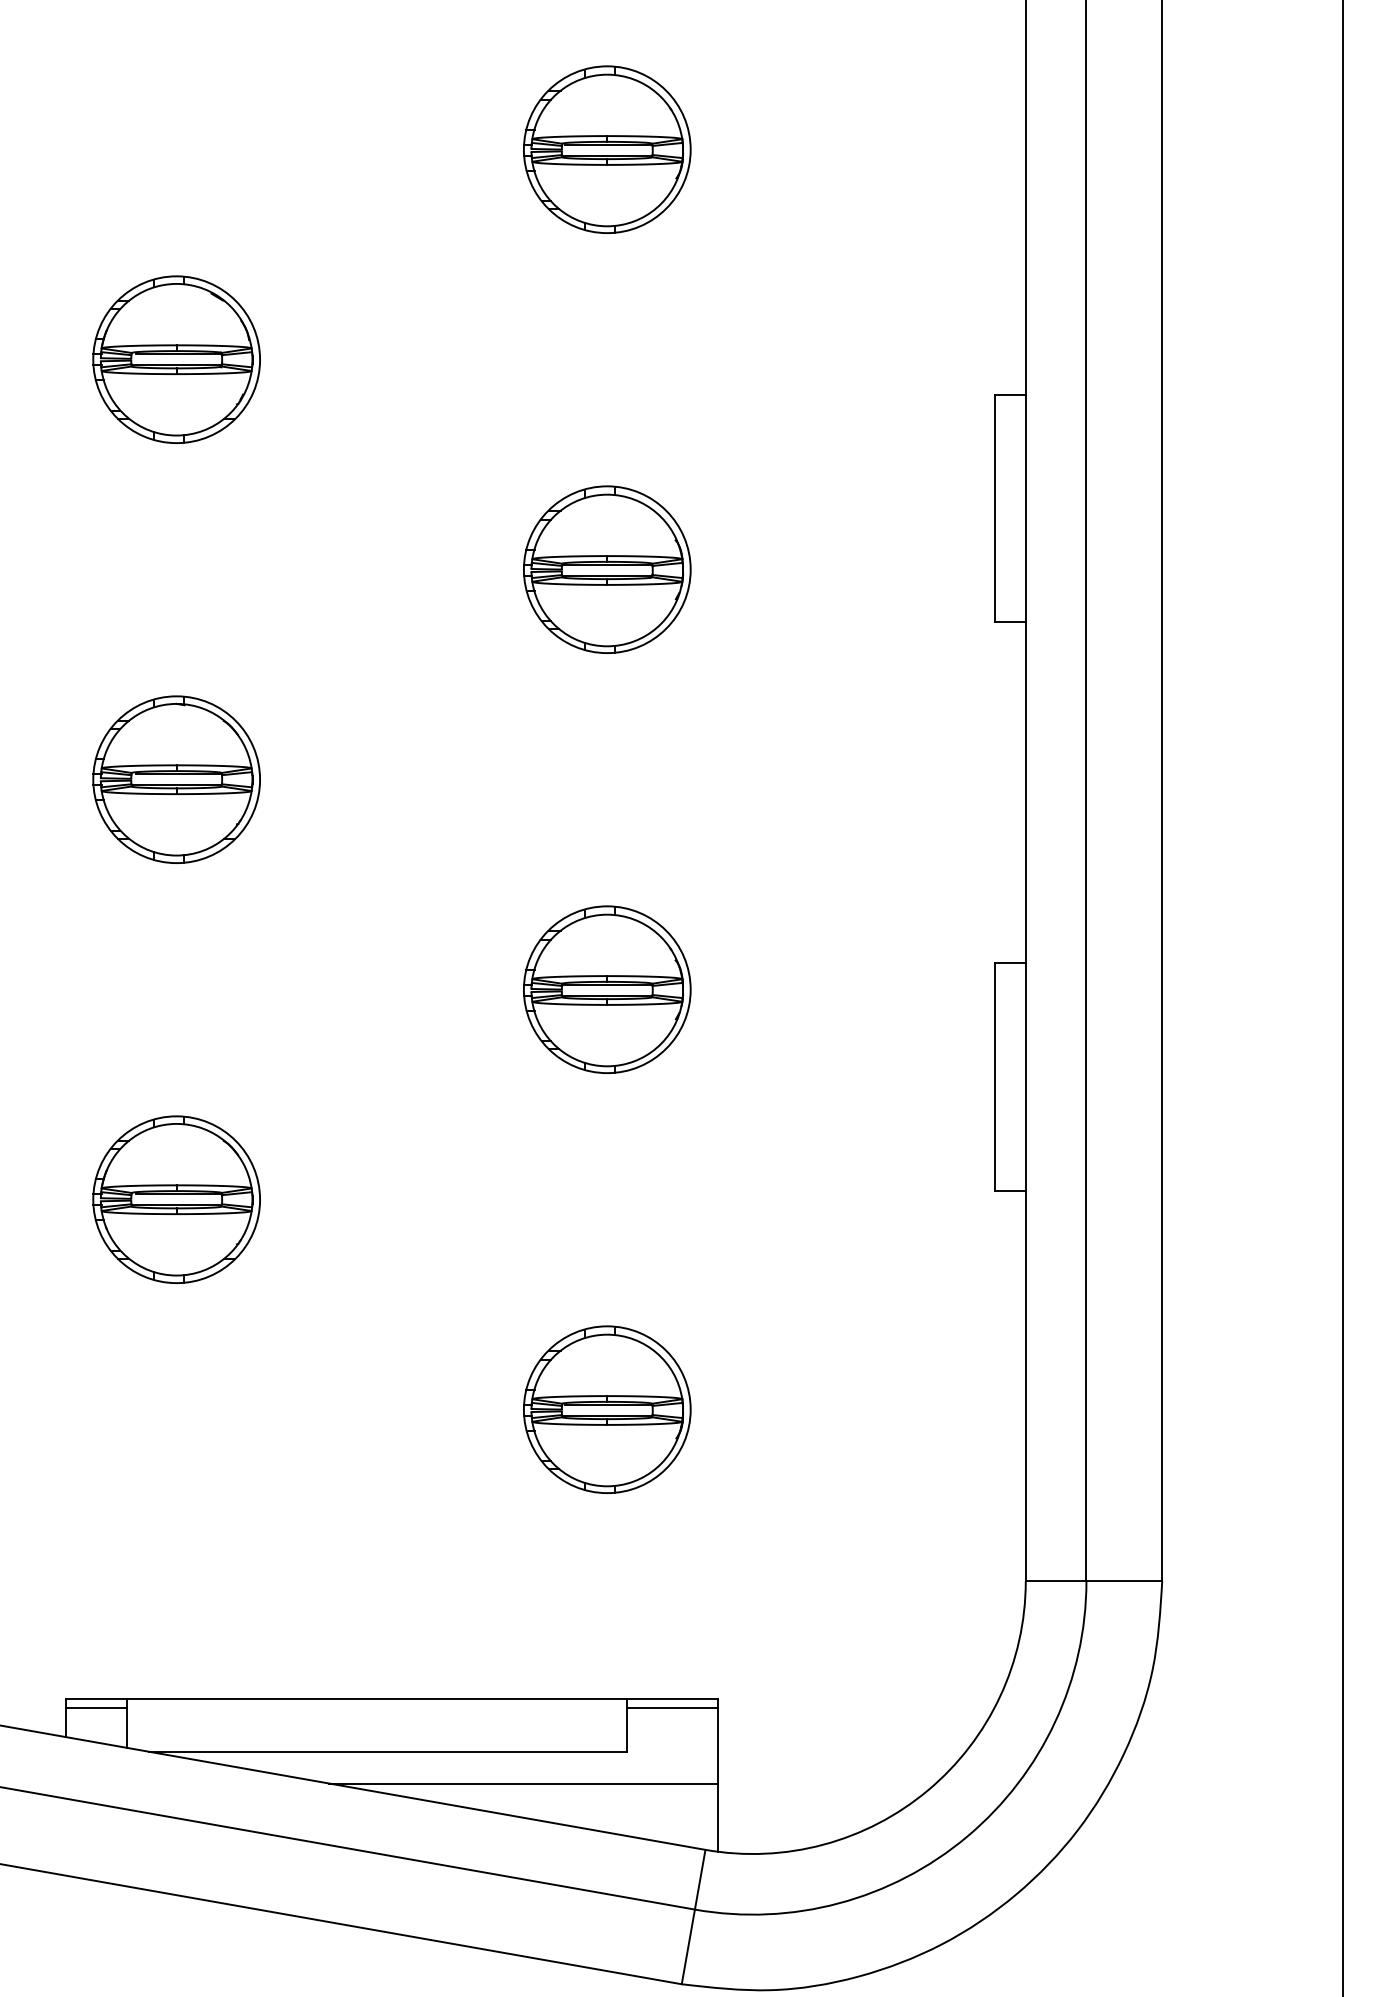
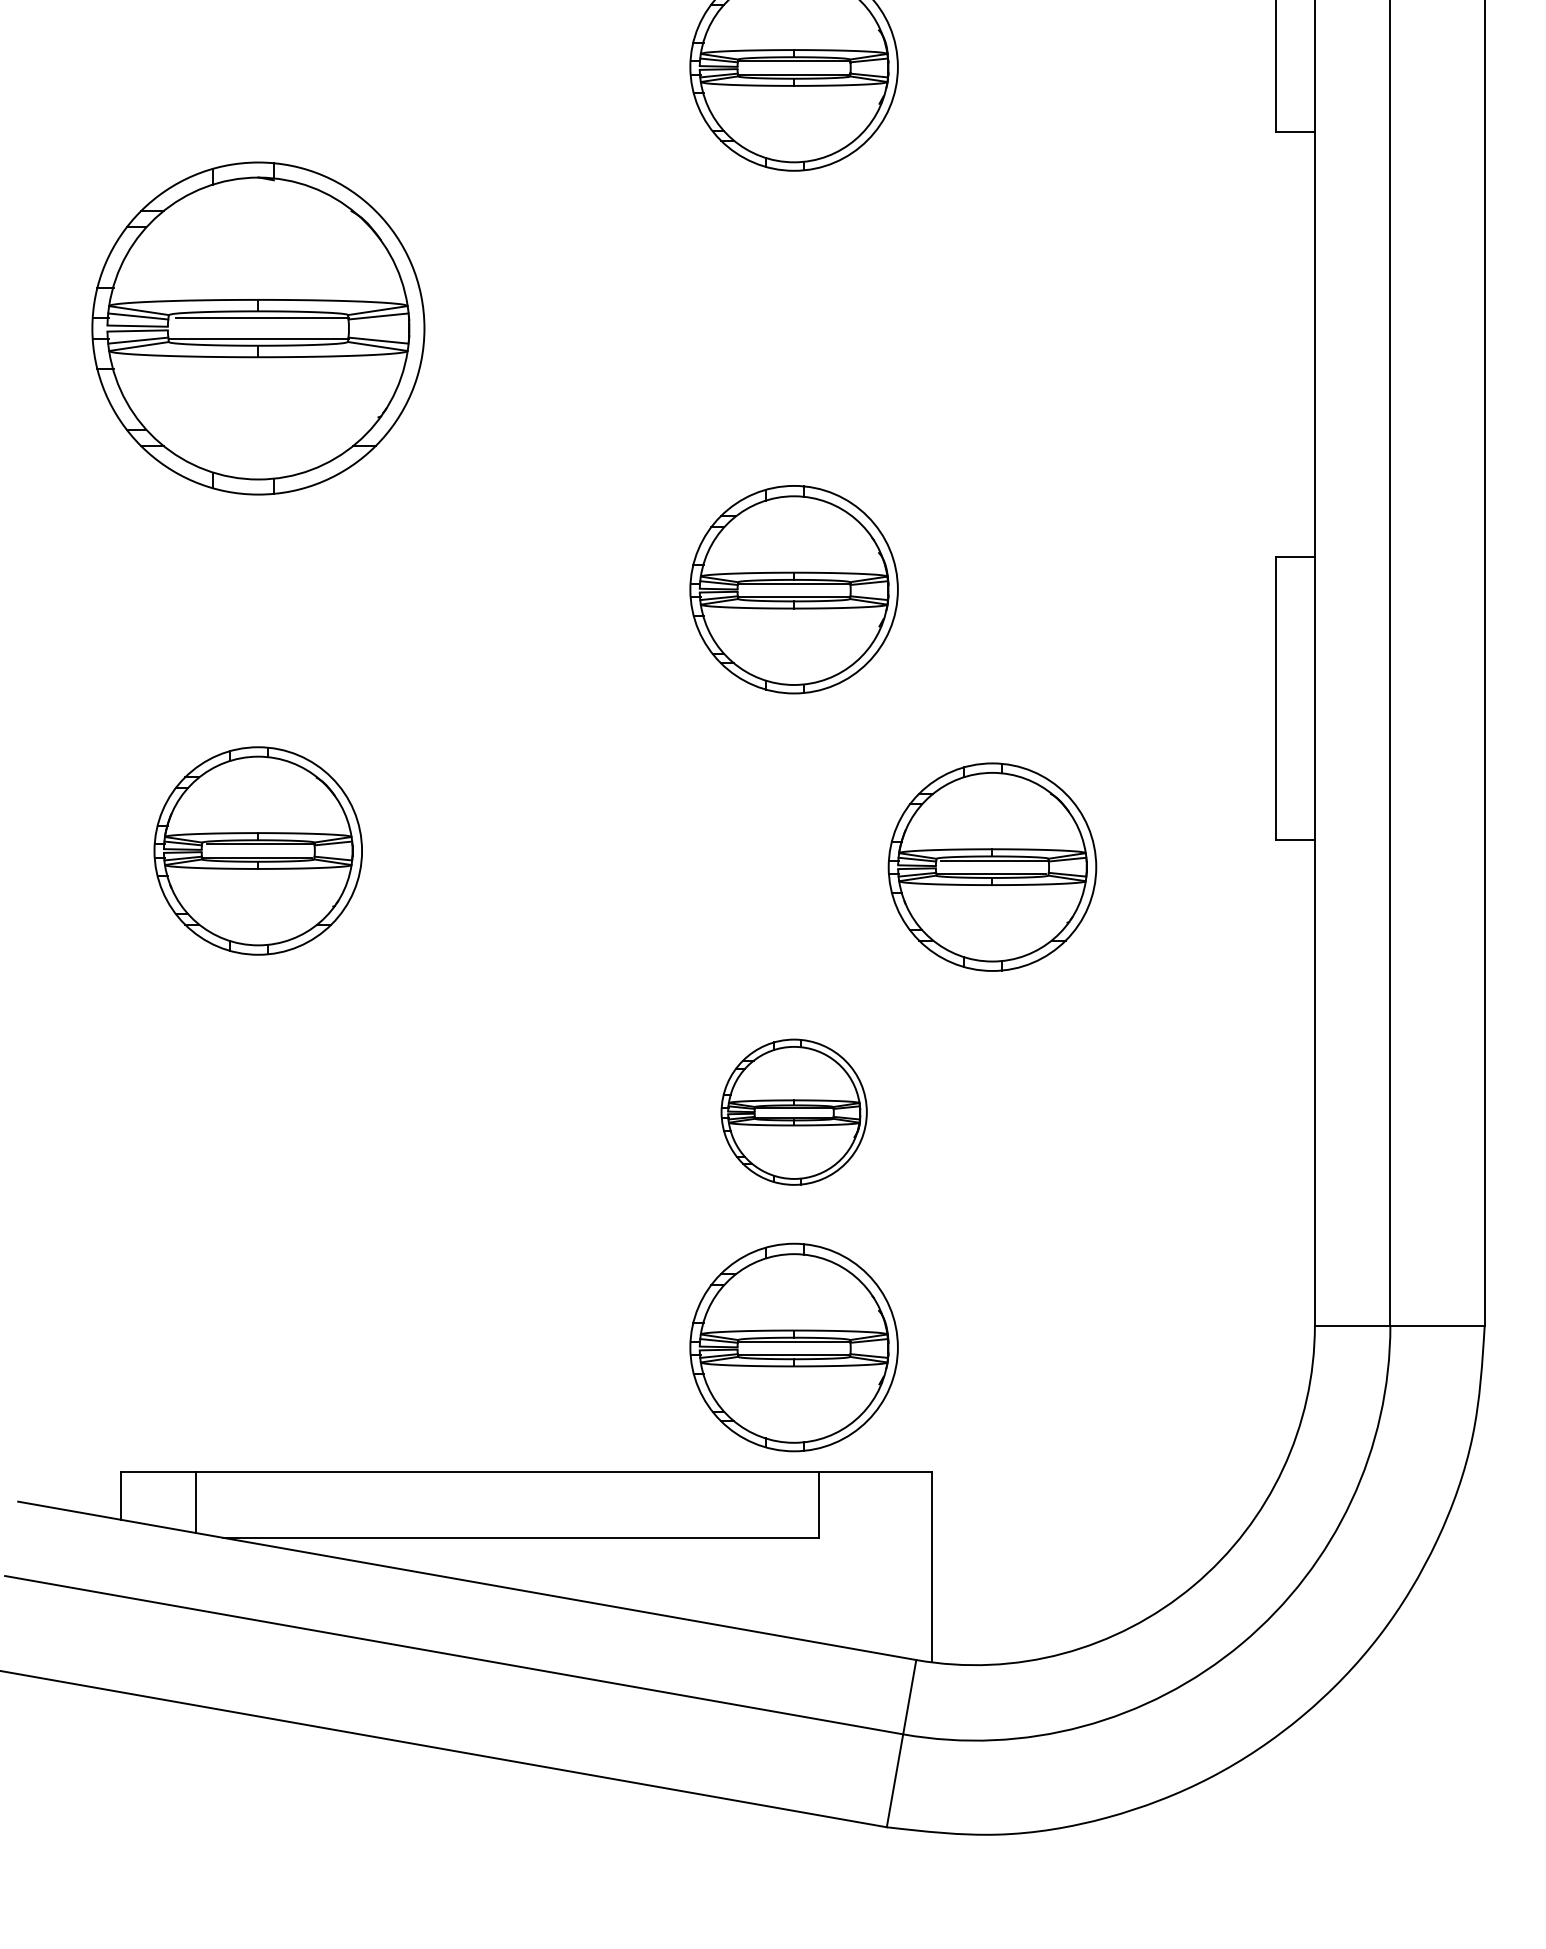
part: (176, 779) -> (258, 328), size x1.6
part: (766, 1212) -> (992, 866), added
part: (607, 1409) -> (794, 1112), size x0.7
part: (607, 1598) -> (794, 1347), added
line: (96, 1707) -> (158, 1482), removed
line: (672, 1707) -> (875, 1482), removed
line: (523, 1783) -> (689, 1577), removed

